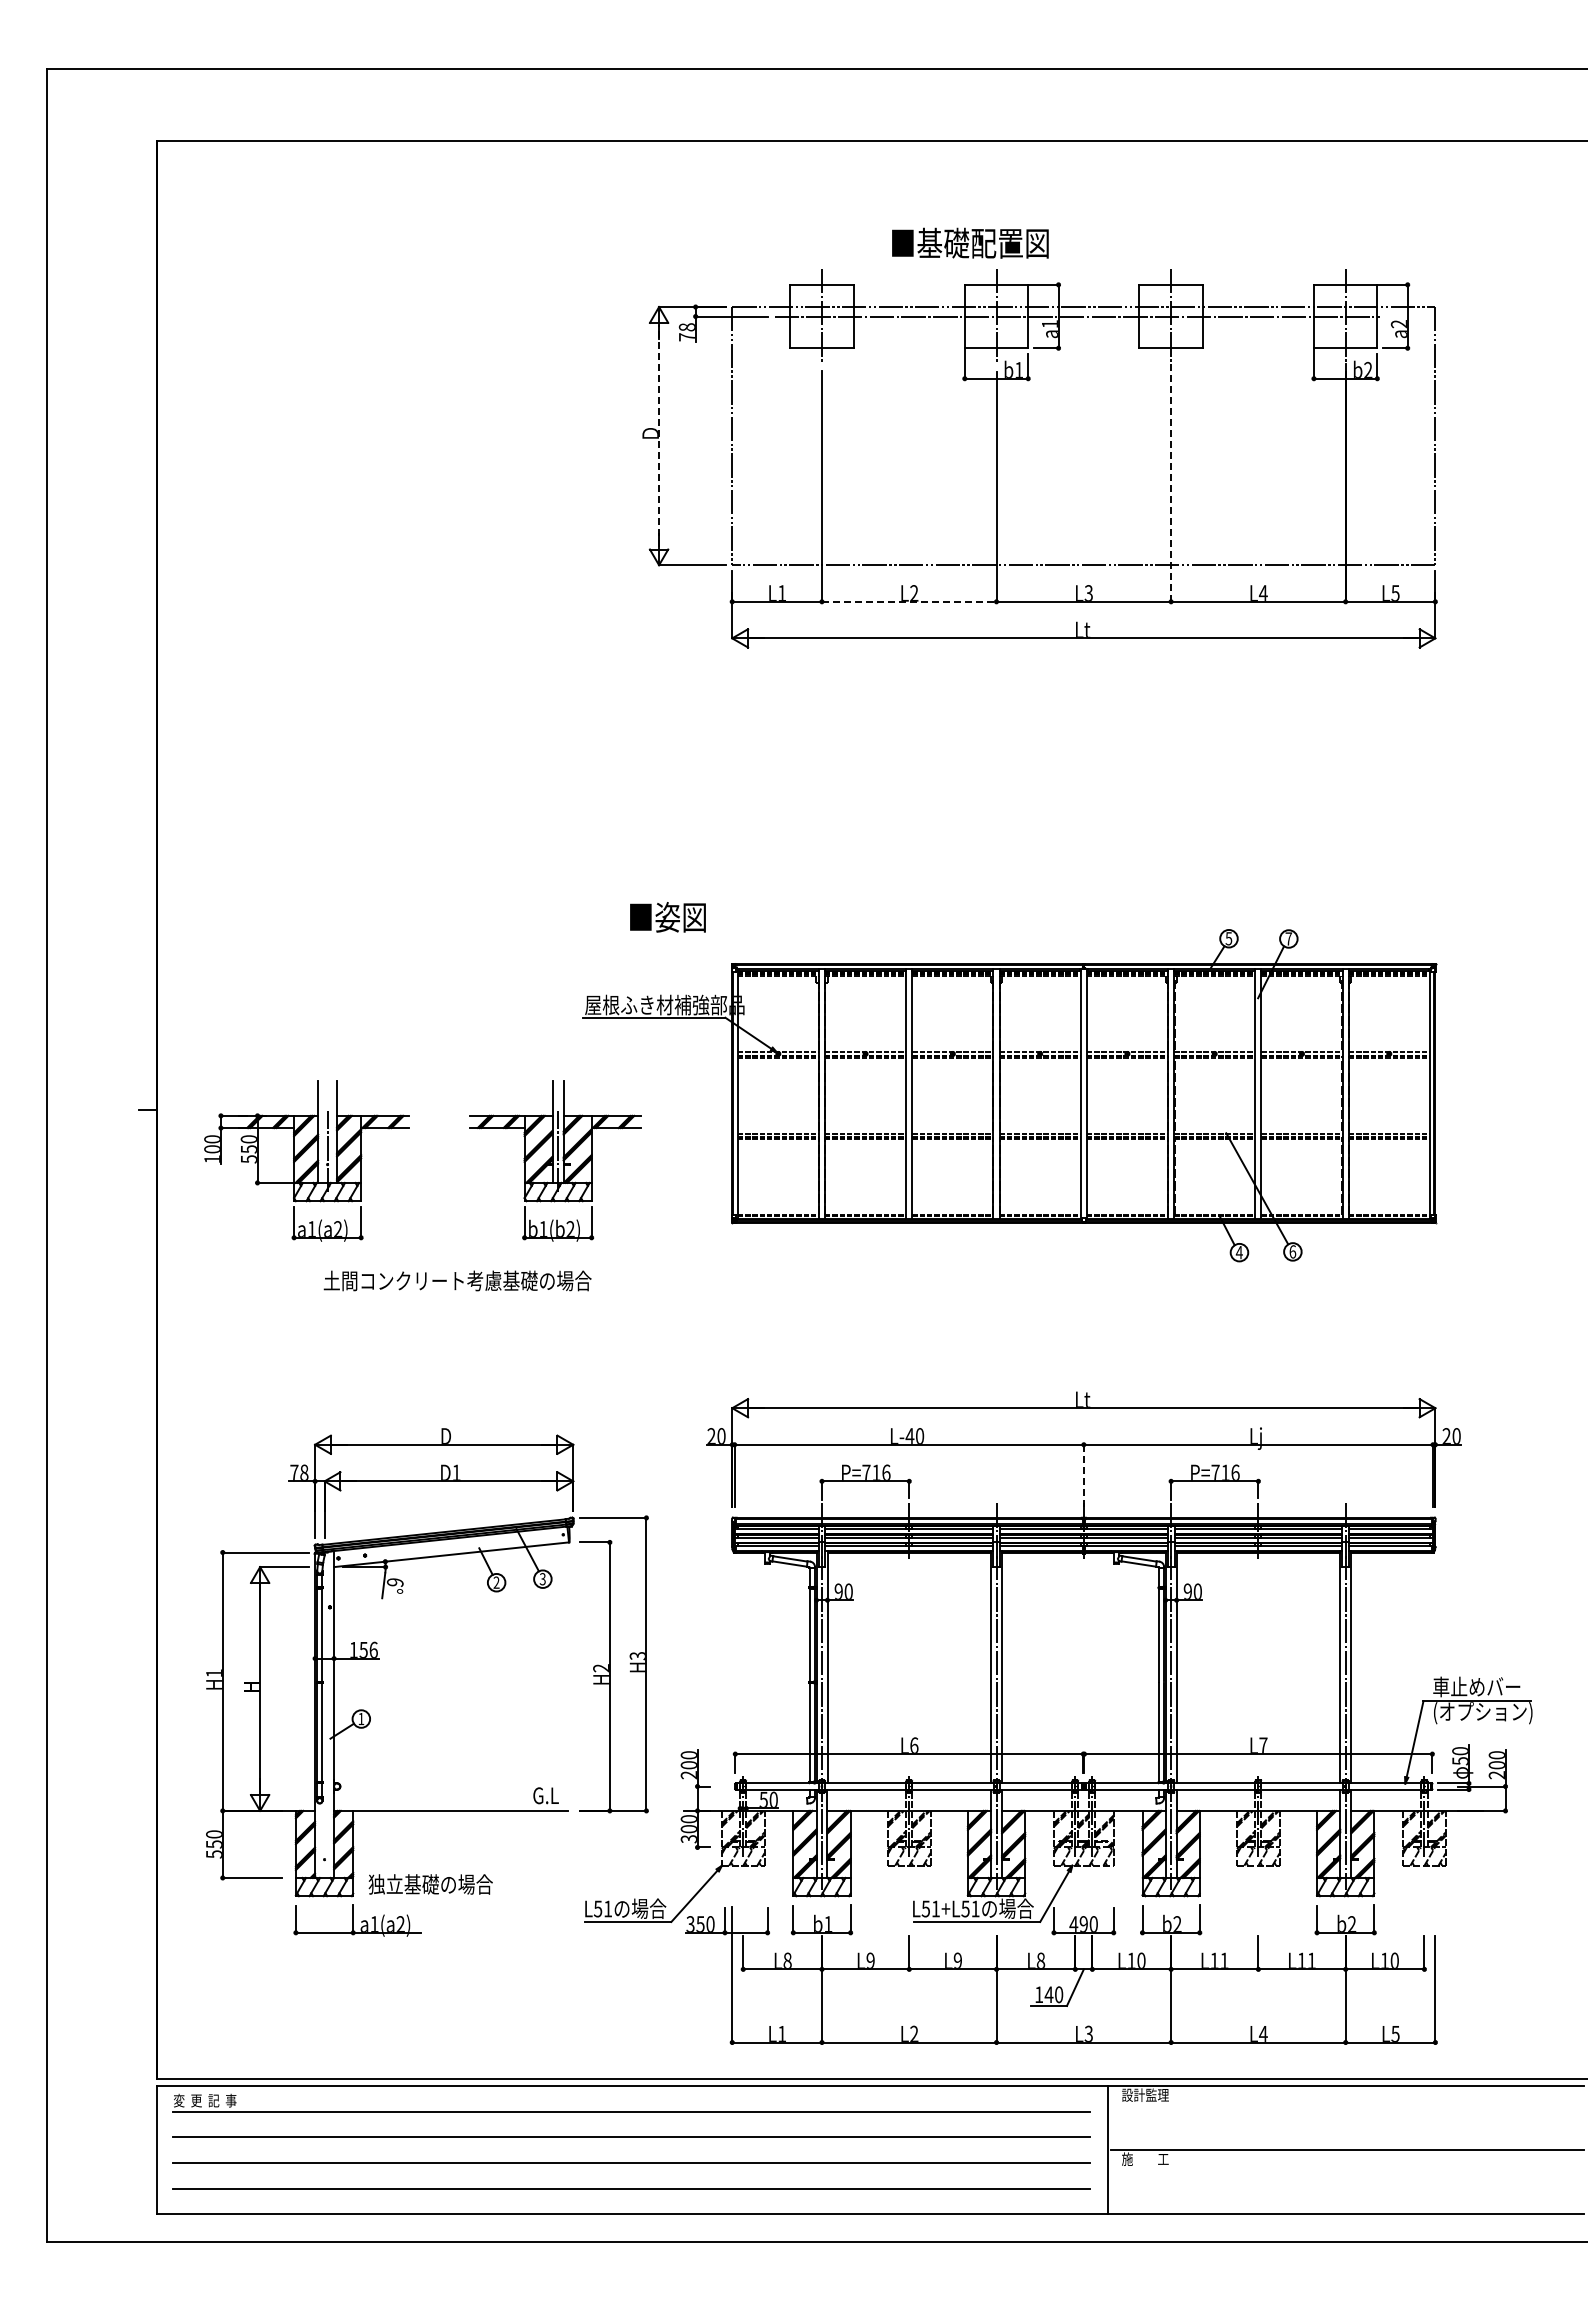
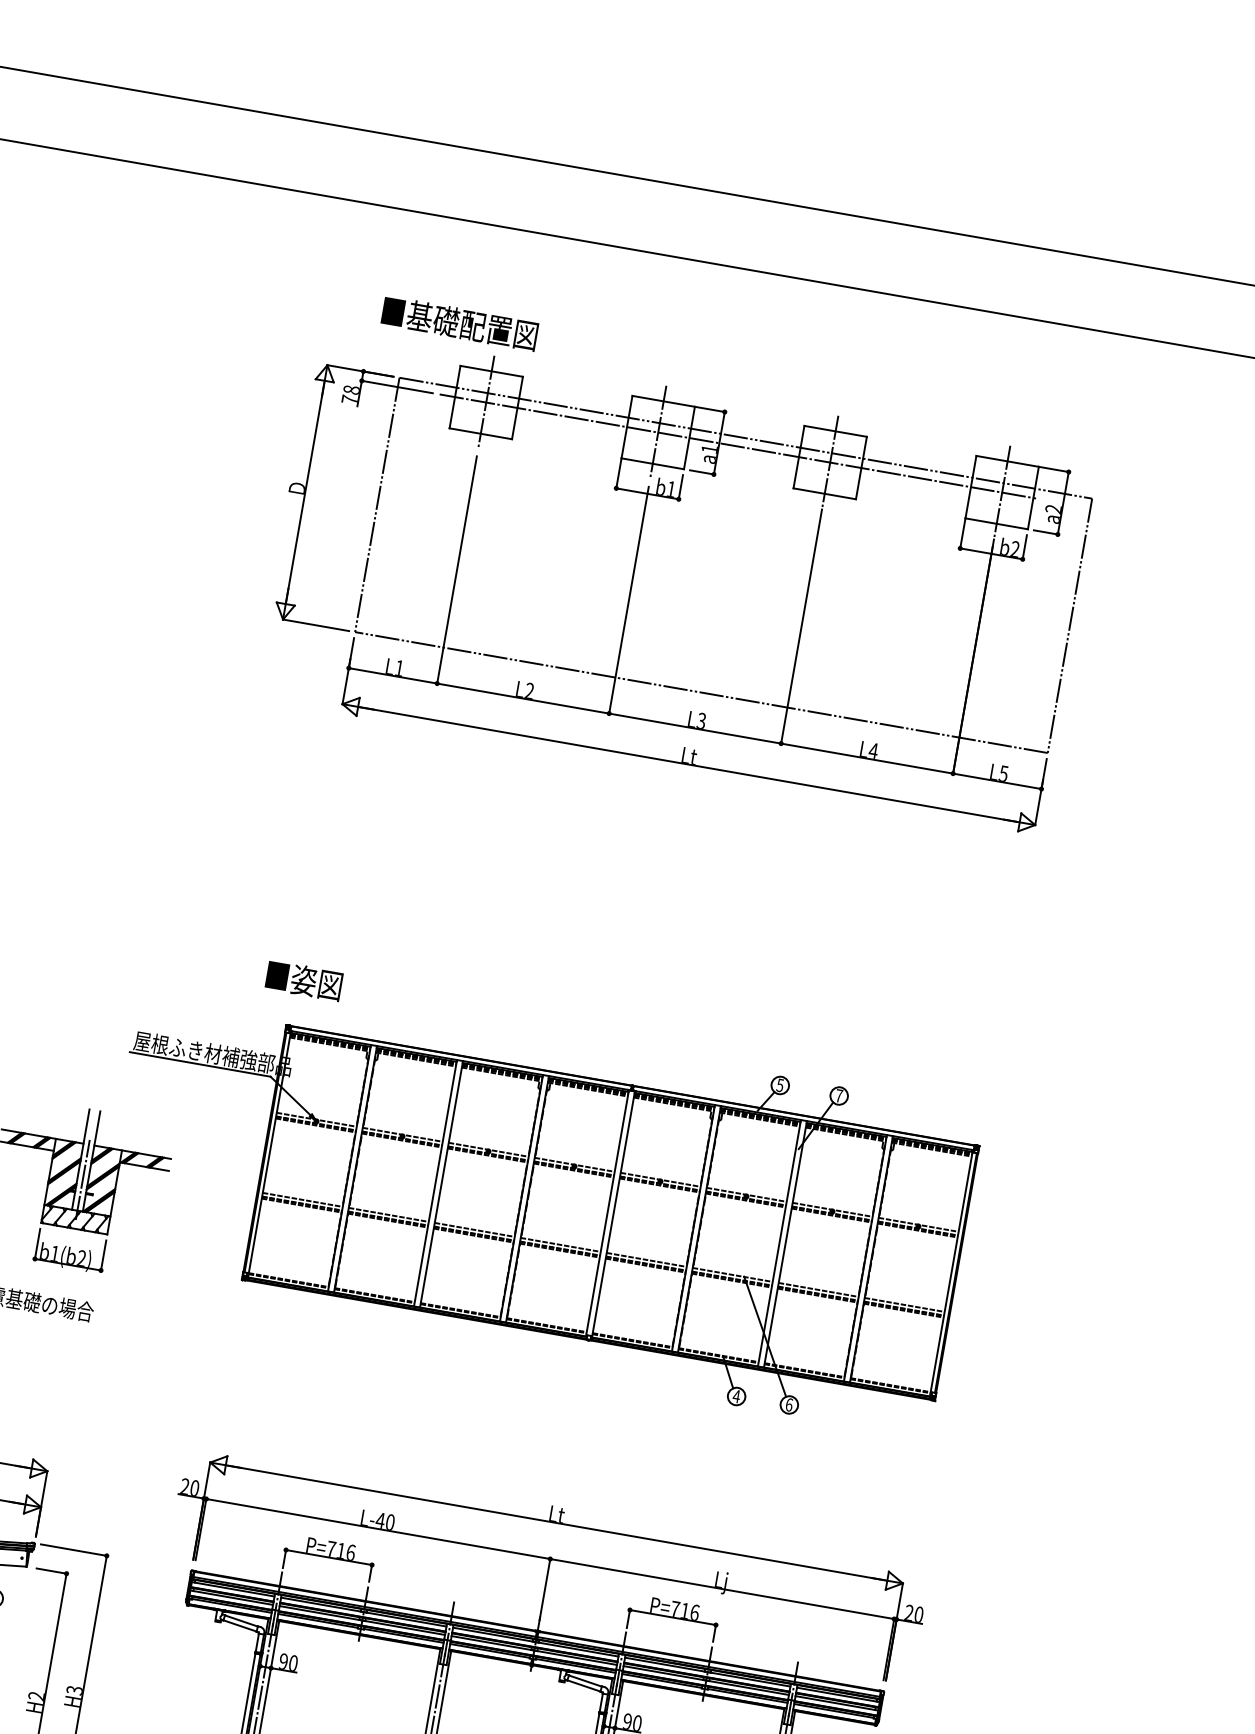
text: (970, 242) -> (460, 322), moved
line: (659, 436) -> (305, 492), dashed -> solid
line: (1171, 483) -> (801, 627), dashed -> solid
line: (909, 601) -> (523, 698), dashed -> solid
text: (667, 917) -> (303, 980), moved
line: (1083, 1475) -> (544, 1589), dashed -> solid

